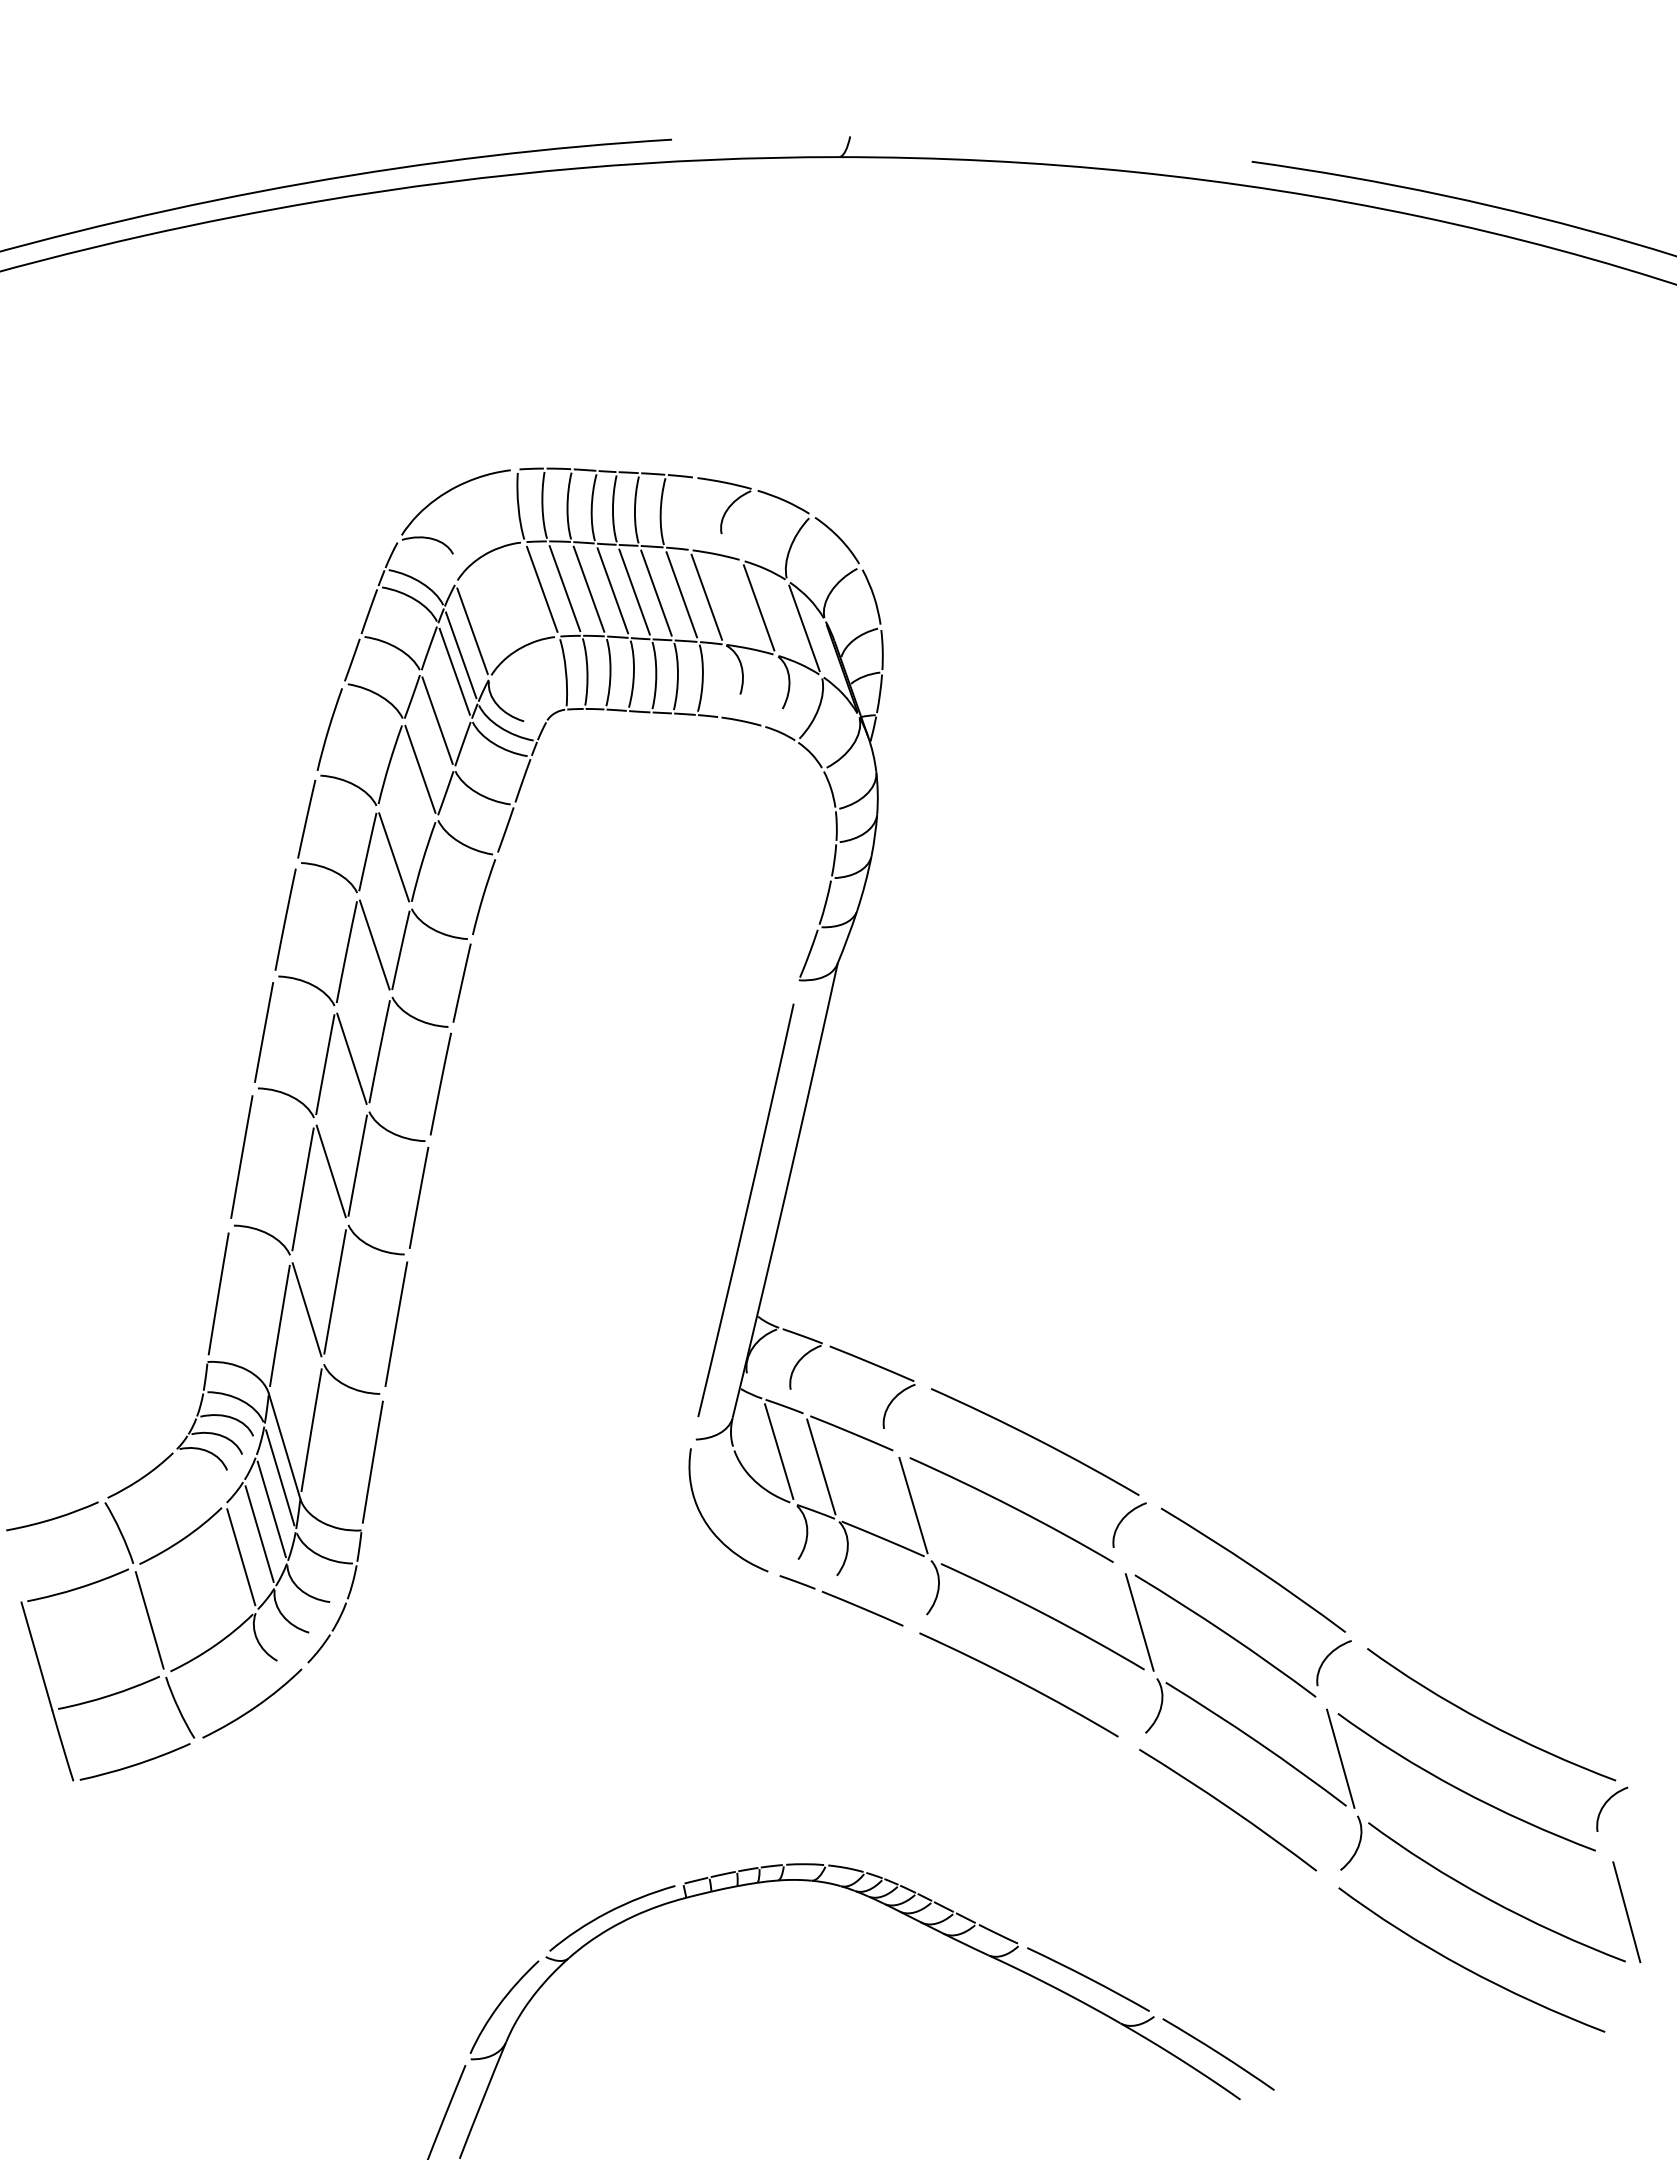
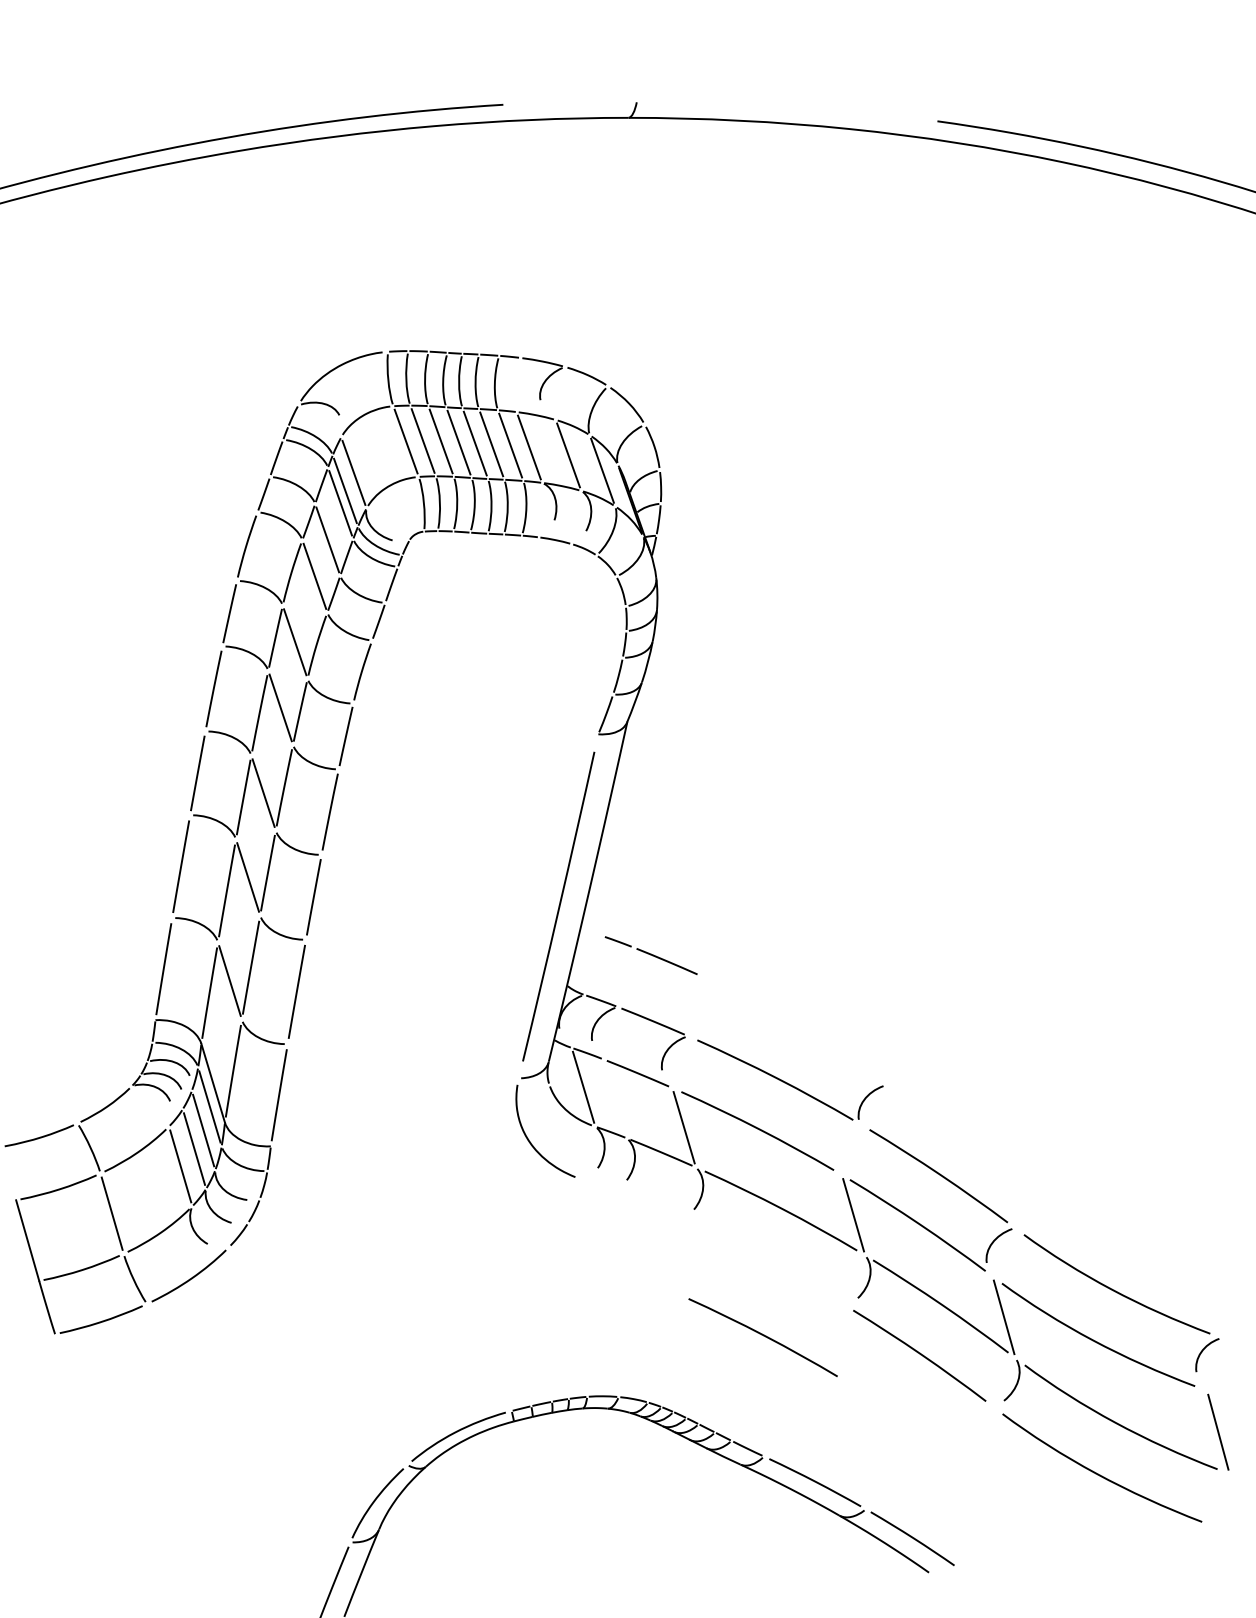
line: (821, 1466) -> (615, 1098), removed
curve: (1122, 1521) -> (865, 1099), moved
part: (841, 1600) -> (651, 955), moved
curve: (1018, 1682) -> (762, 1335), moved

